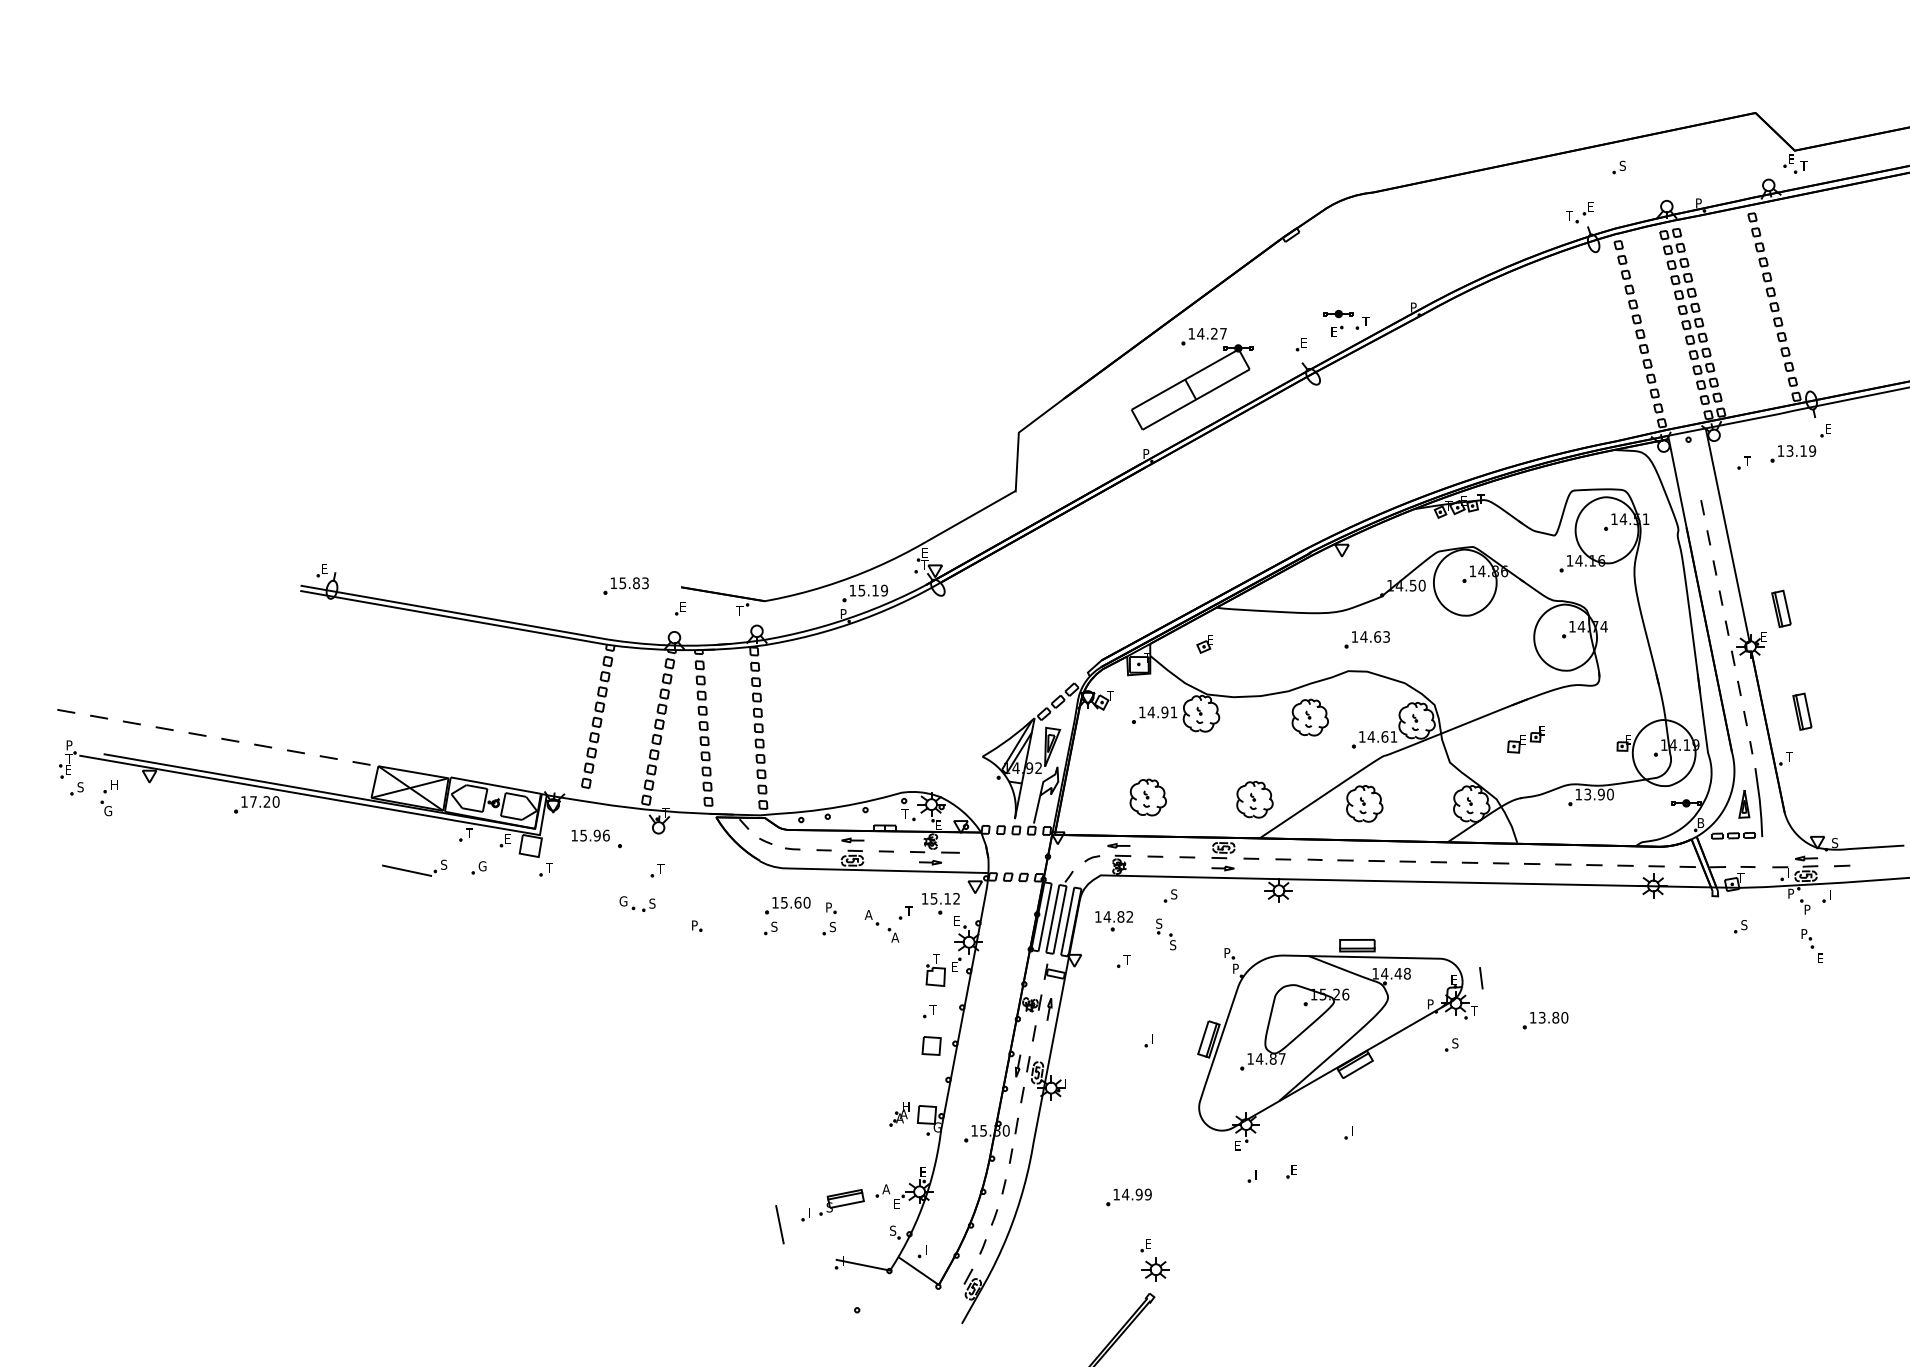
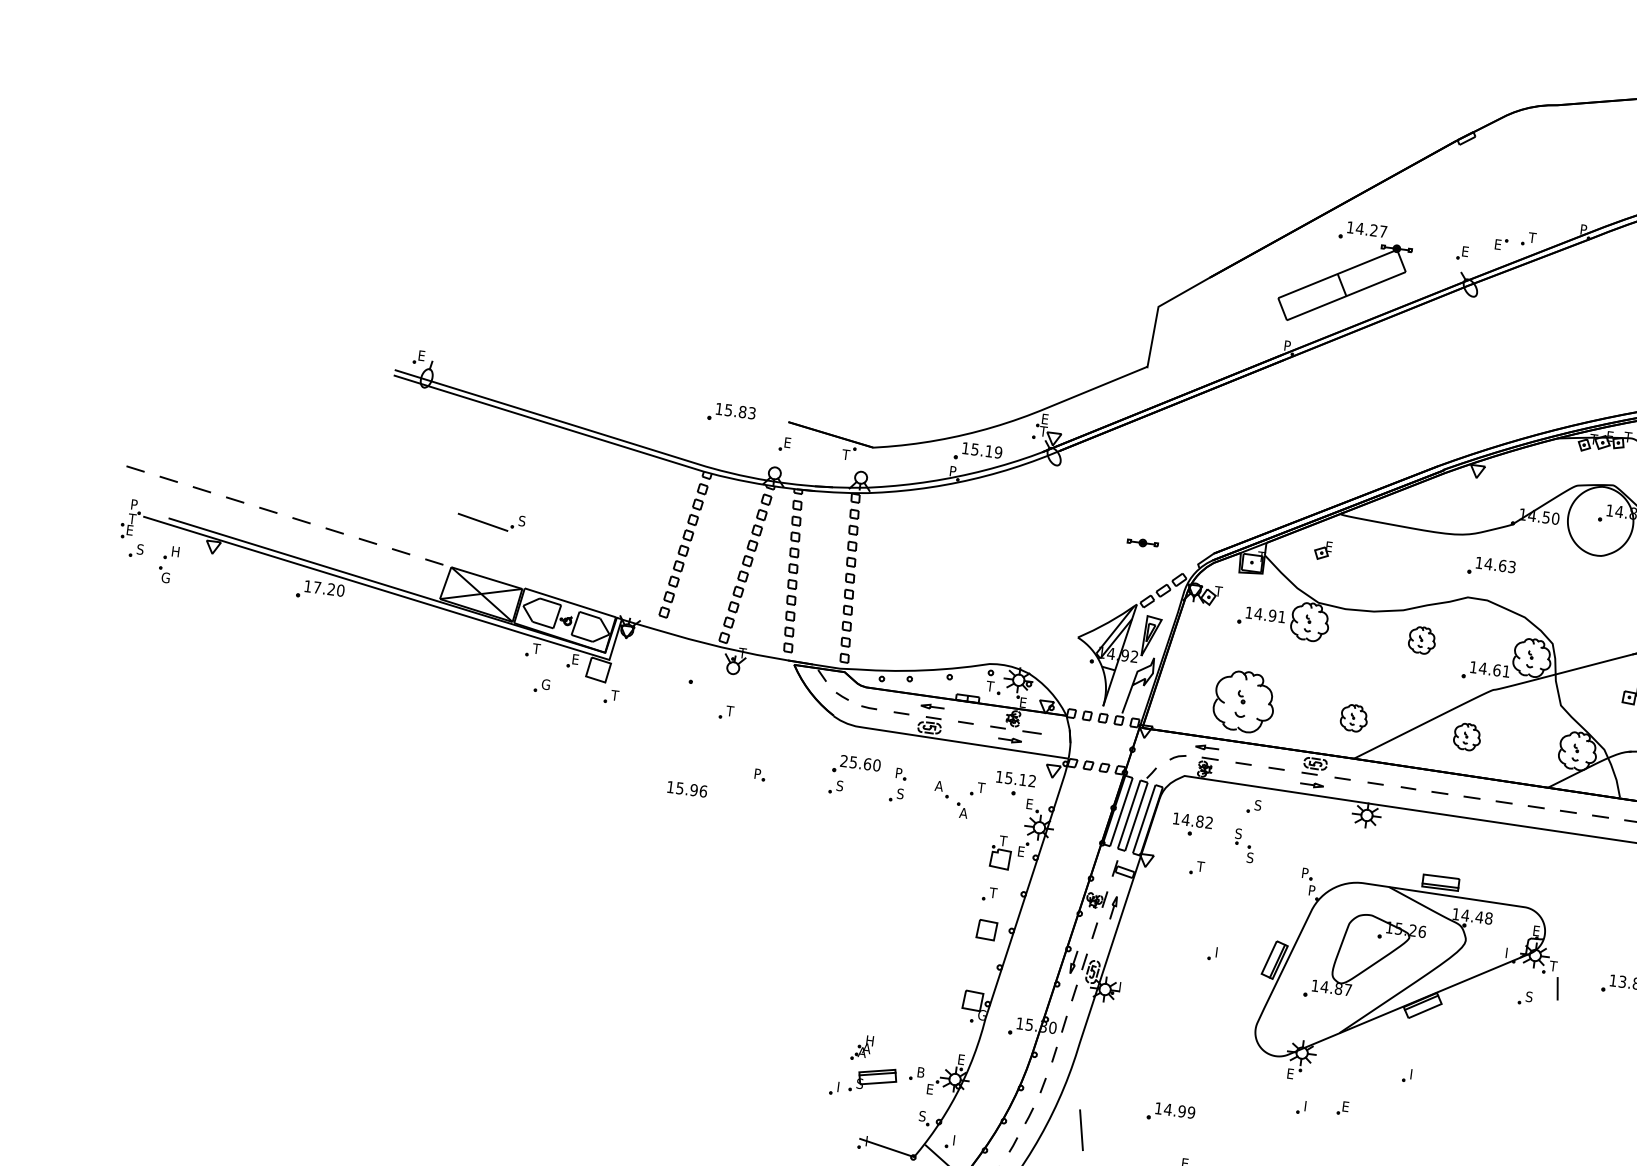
part: (1338, 313) -> (1142, 542), moved
part: (1309, 717) -> (1421, 640), size x0.7
part: (1147, 797) -> (1243, 701), size x1.6
part: (1254, 799) -> (1353, 717), size x0.7
part: (1364, 803) -> (1467, 736), size x0.7
text: (590, 835) -> (687, 789), moved
part: (414, 867) -> (491, 519), moved
text: (775, 902) -> (844, 760), 15.60 -> 25.60
part: (637, 903) -> (701, 743), removed
line: (1481, 978) -> (1557, 989), moved
text: (1430, 1004) -> (1508, 953), P -> I
part: (899, 1114) -> (862, 1048), moved
text: (886, 1189) -> (921, 1072), A -> B
line: (779, 1224) -> (1081, 1129), moved

